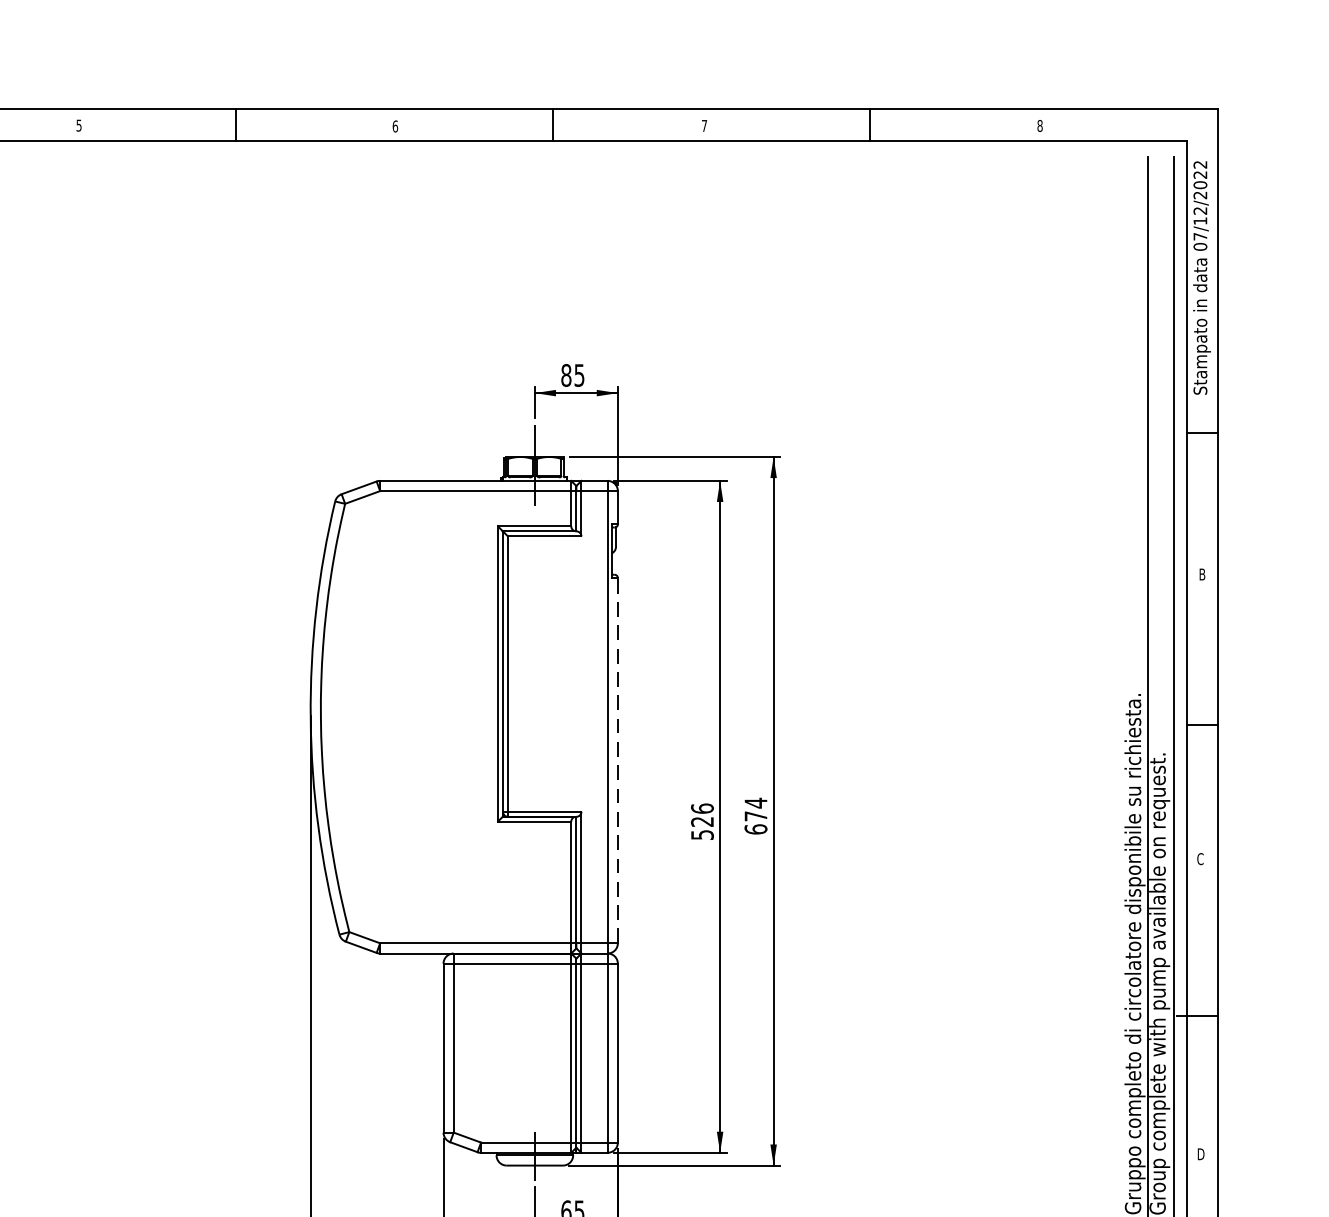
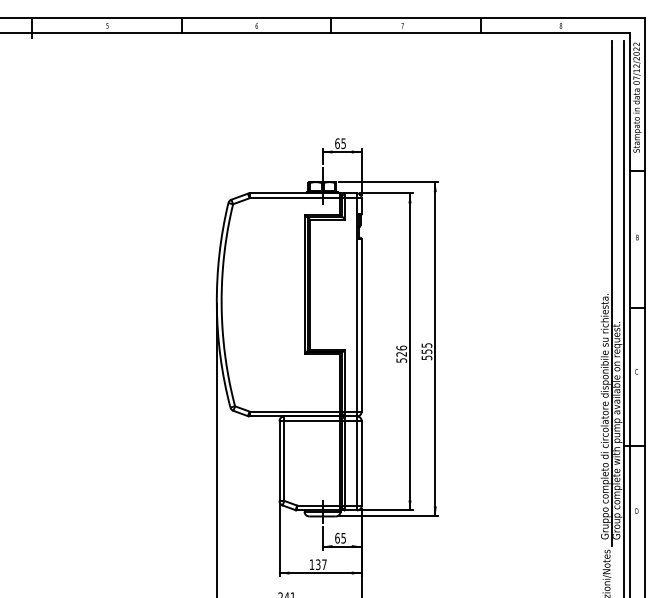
text: (566, 375) -> (337, 143), 85 -> 65
line: (617, 758) -> (361, 324), dashed -> solid
text: (755, 815) -> (426, 351), 674 -> 555

